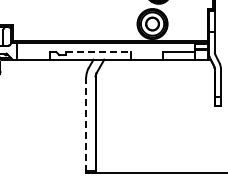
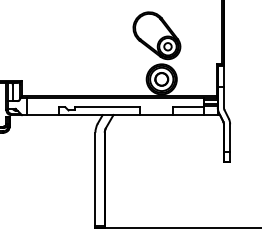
line: (98, 52) -> (107, 107), dashed -> solid
line: (86, 124) -> (95, 179), dashed -> solid

